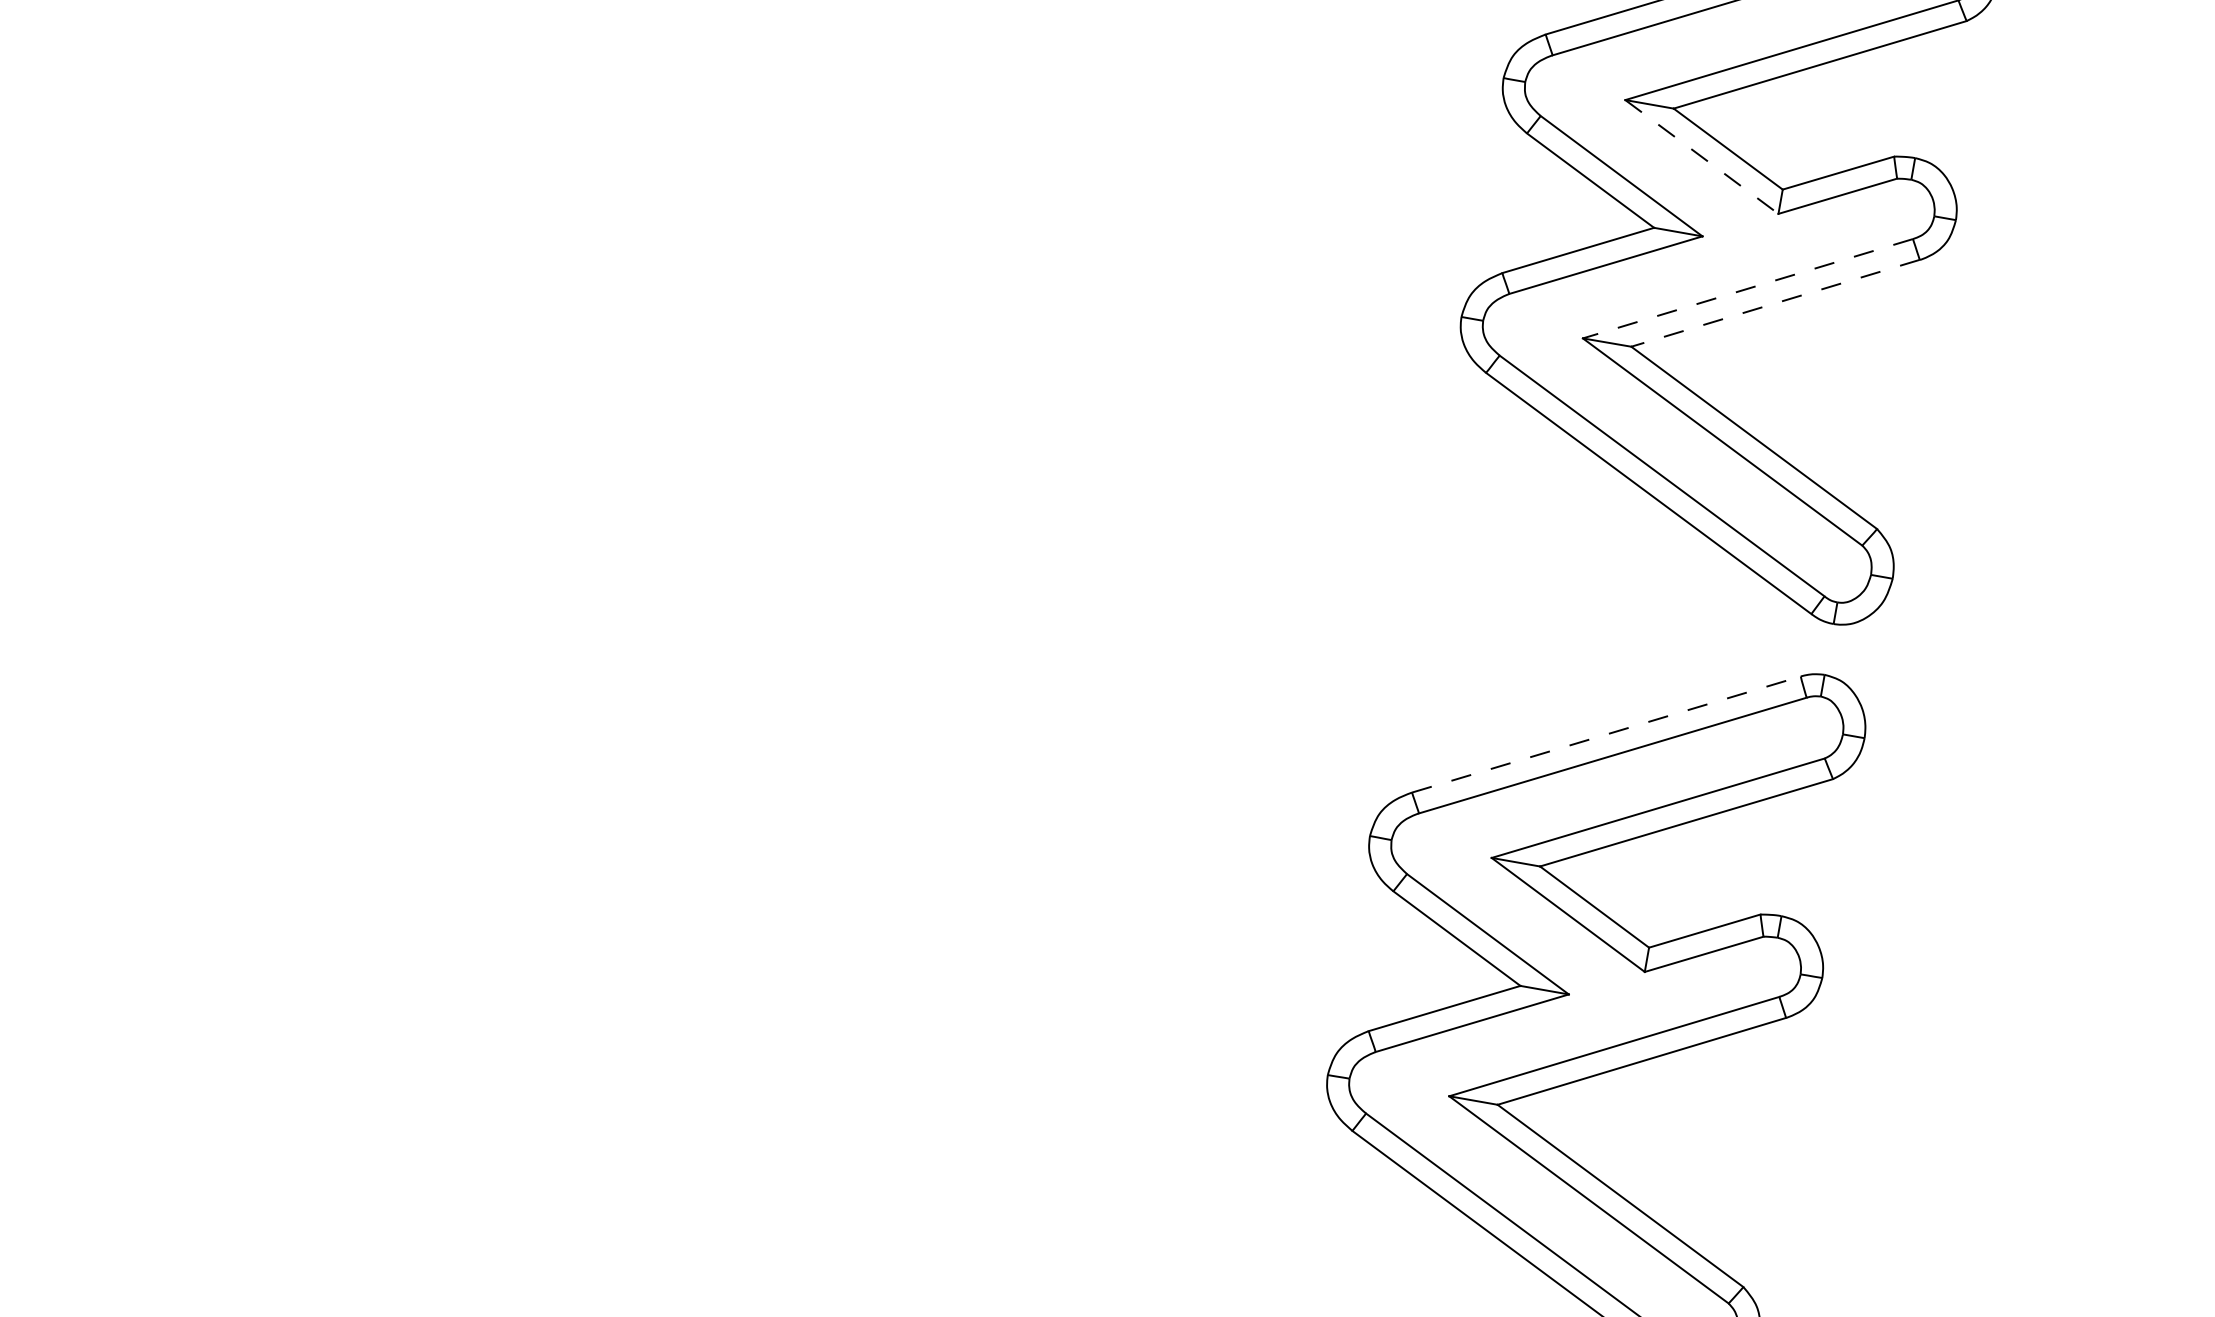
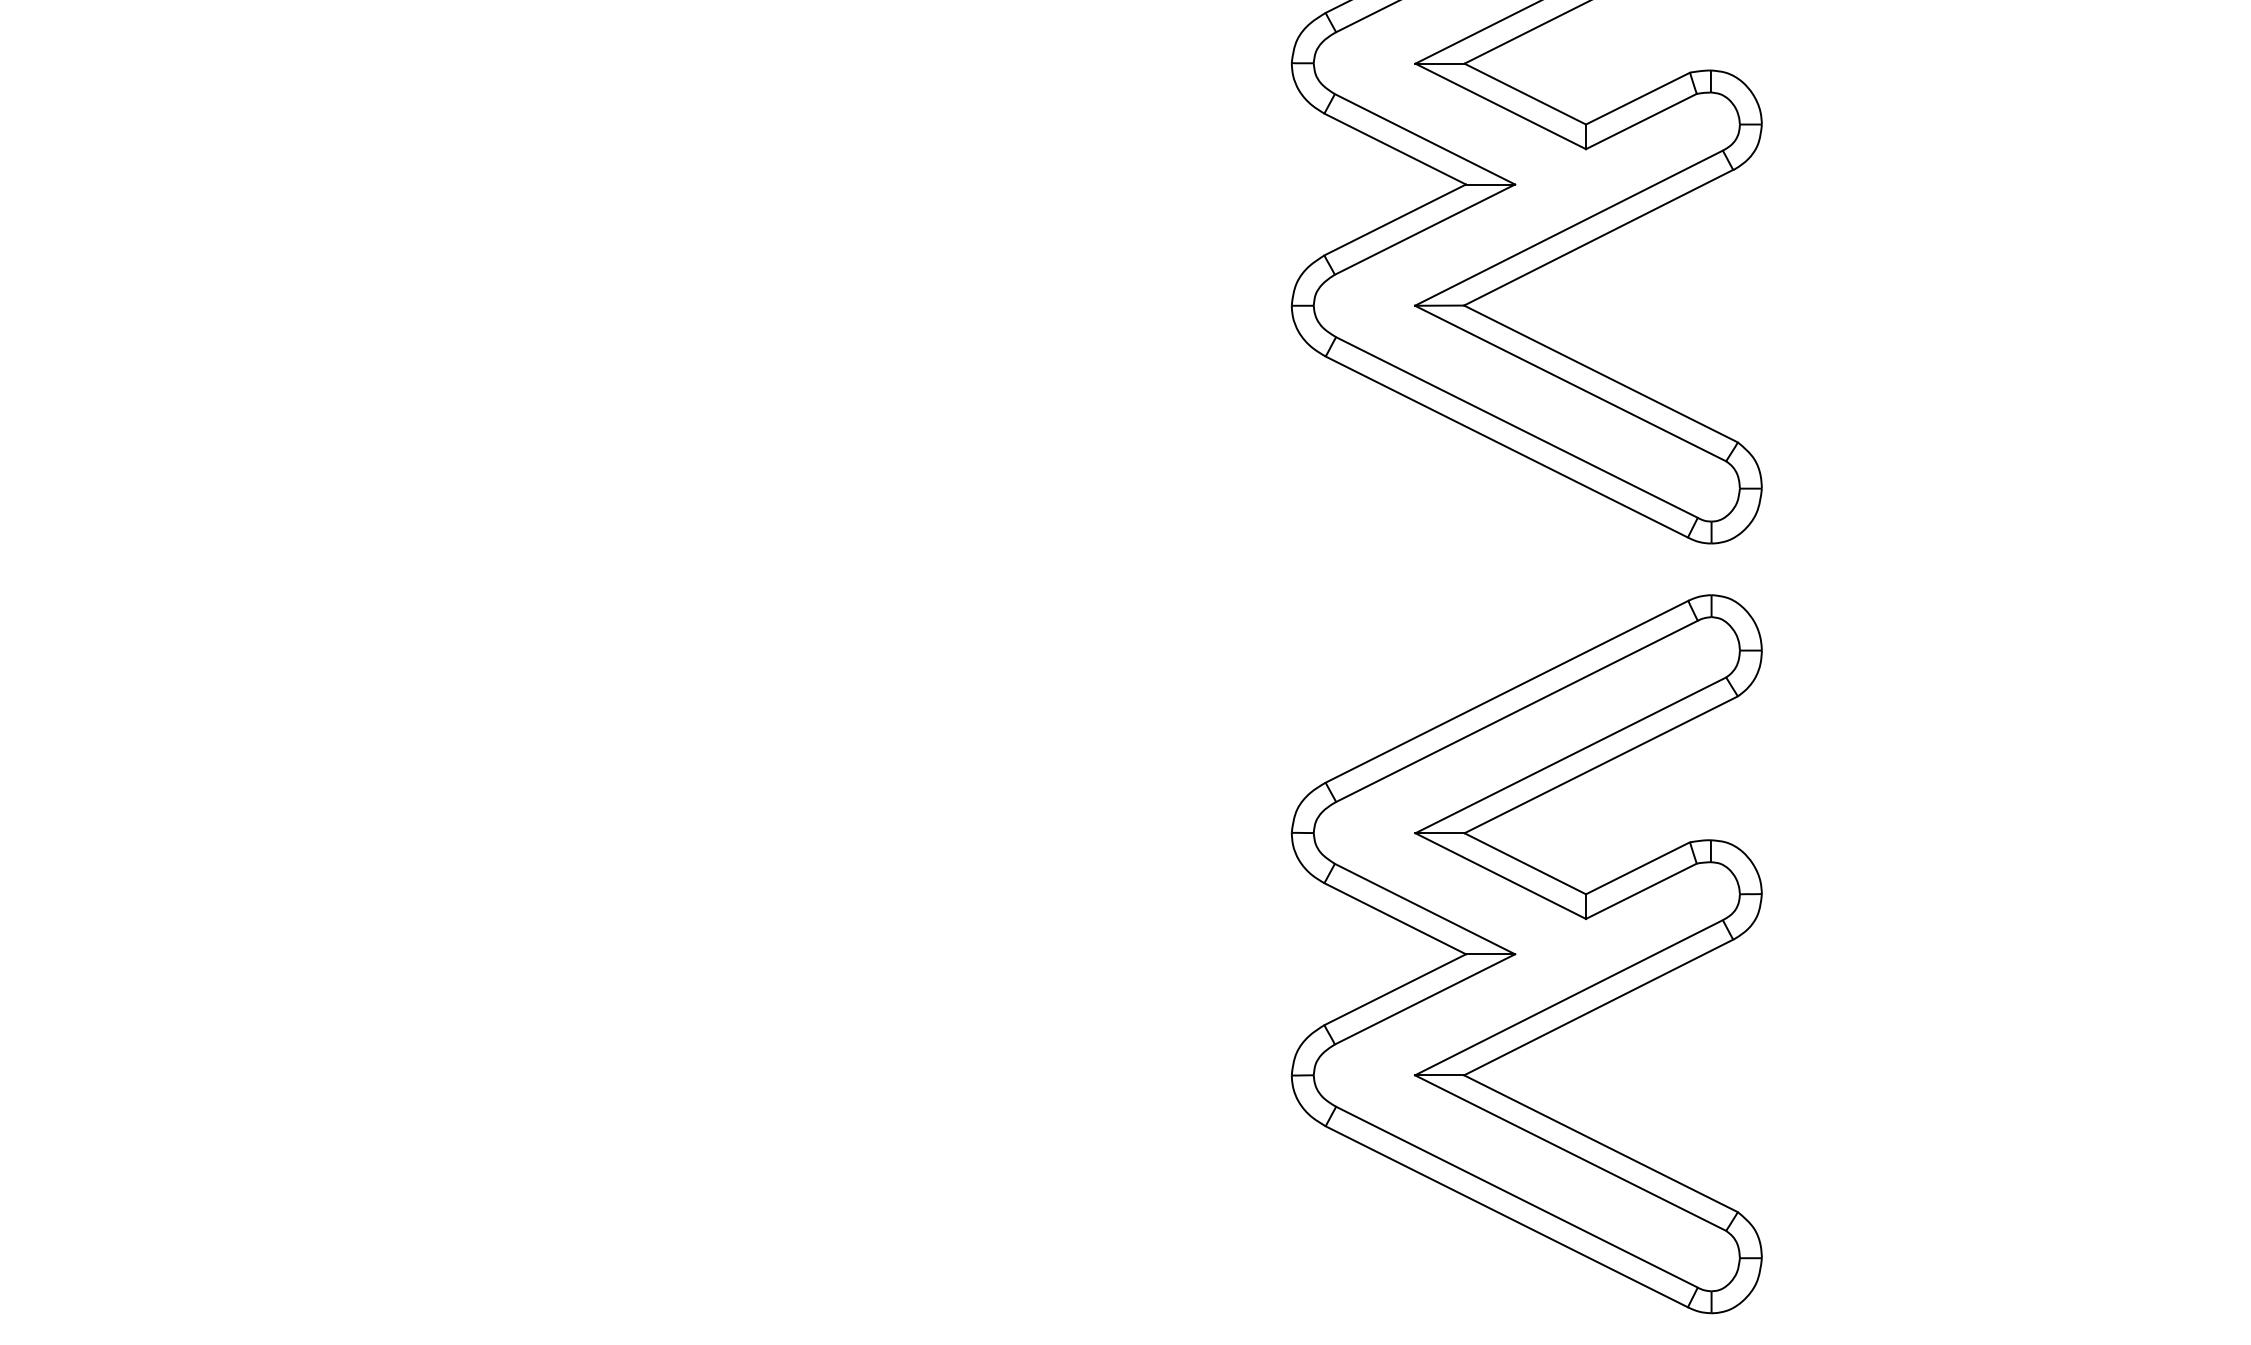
line: (1702, 157) -> (1501, 106), dashed -> solid
line: (1747, 288) -> (1568, 228), dashed -> solid
line: (1775, 303) -> (1598, 237), dashed -> solid
line: (1606, 734) -> (1507, 691), dashed -> solid

